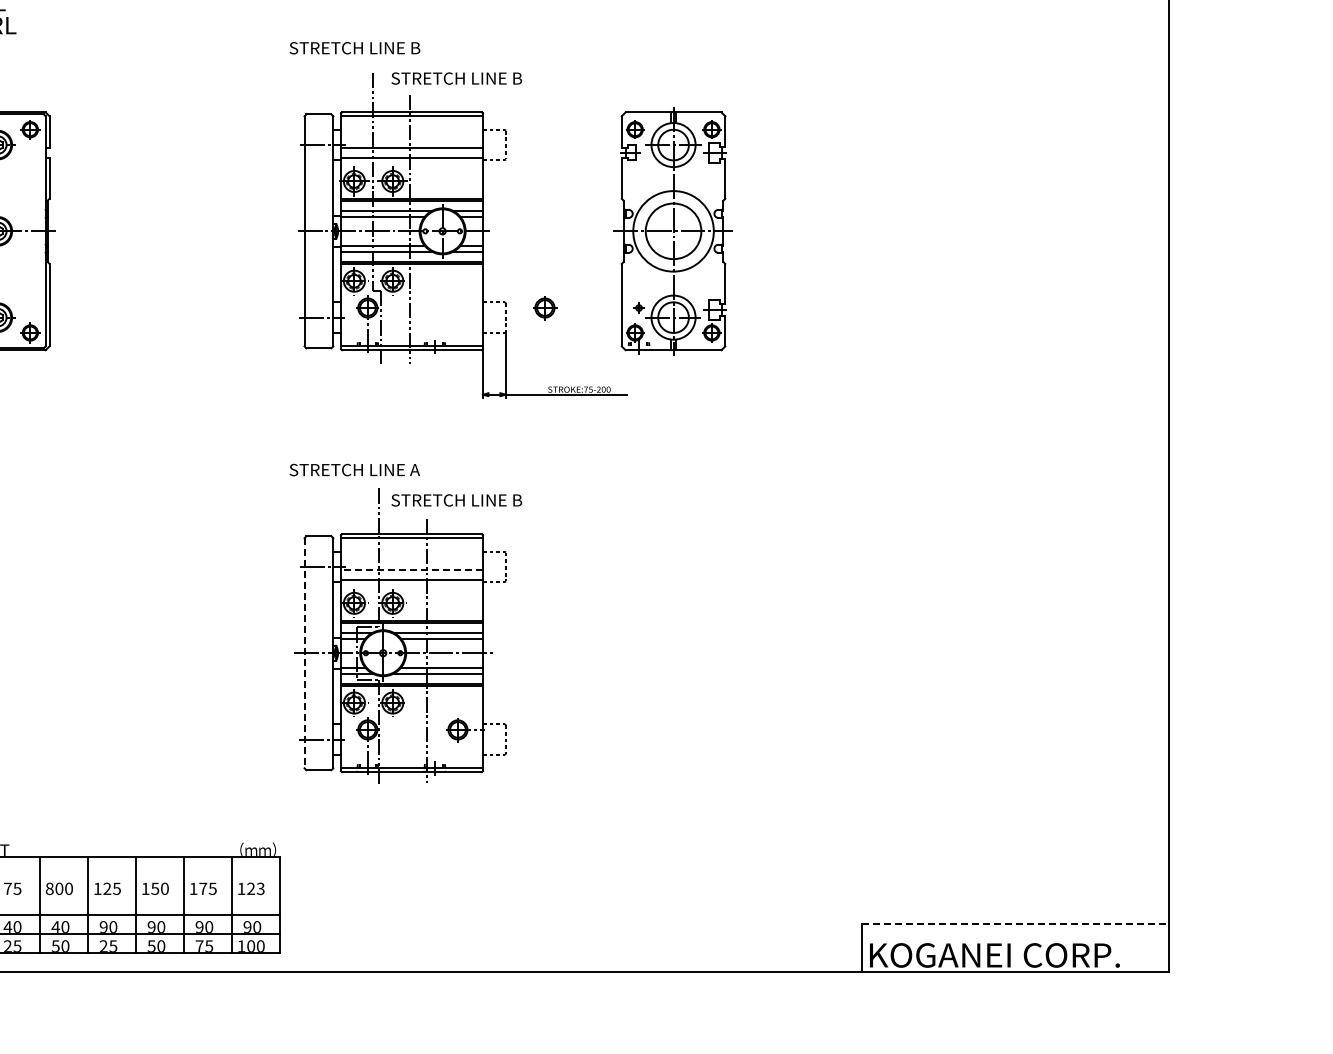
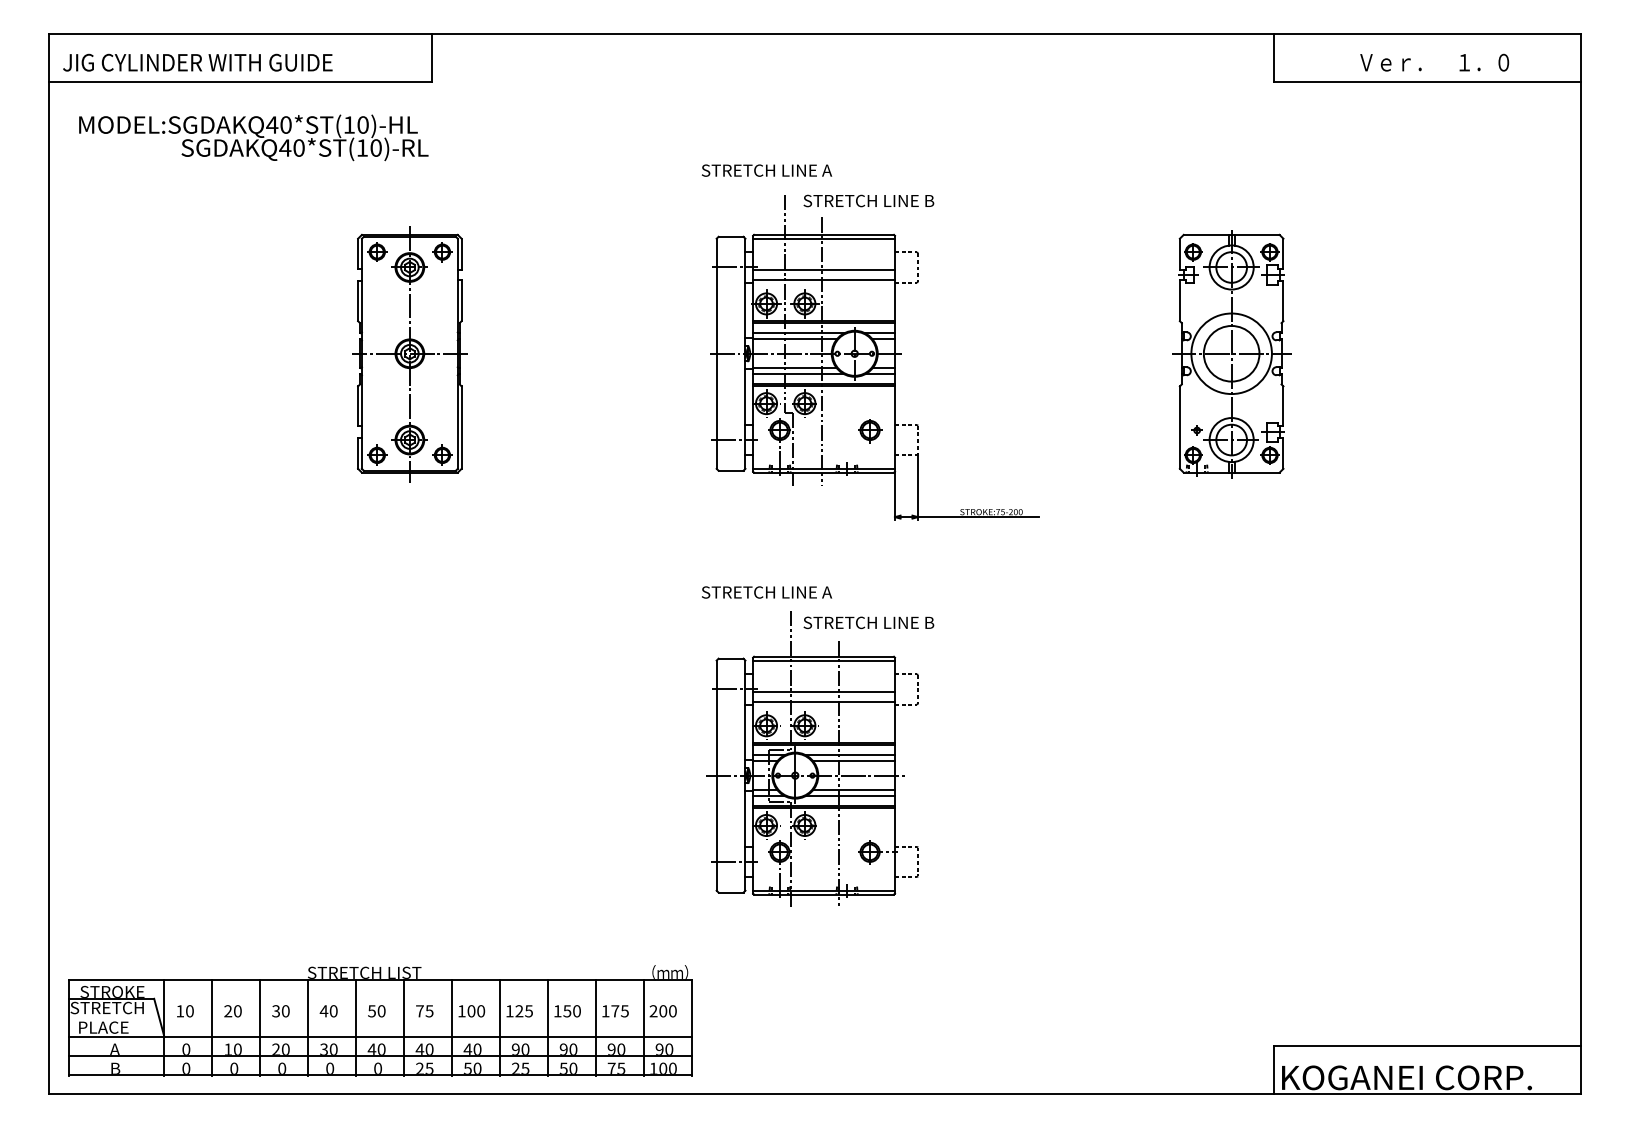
text: (415, 48) -> (827, 170), STRETCH LINE B -> STRETCH LINE A
part: (673, 232) -> (1231, 354), moved
part: (545, 309) -> (870, 431), moved
line: (412, 569) -> (824, 691), dashed -> solid
line: (304, 654) -> (716, 776), dashed -> solid
text: (49, 889) -> (461, 1011), 800 -> 100
text: (250, 889) -> (662, 1011), 123 -> 200
line: (1016, 924) -> (1428, 1046), dashed -> solid

